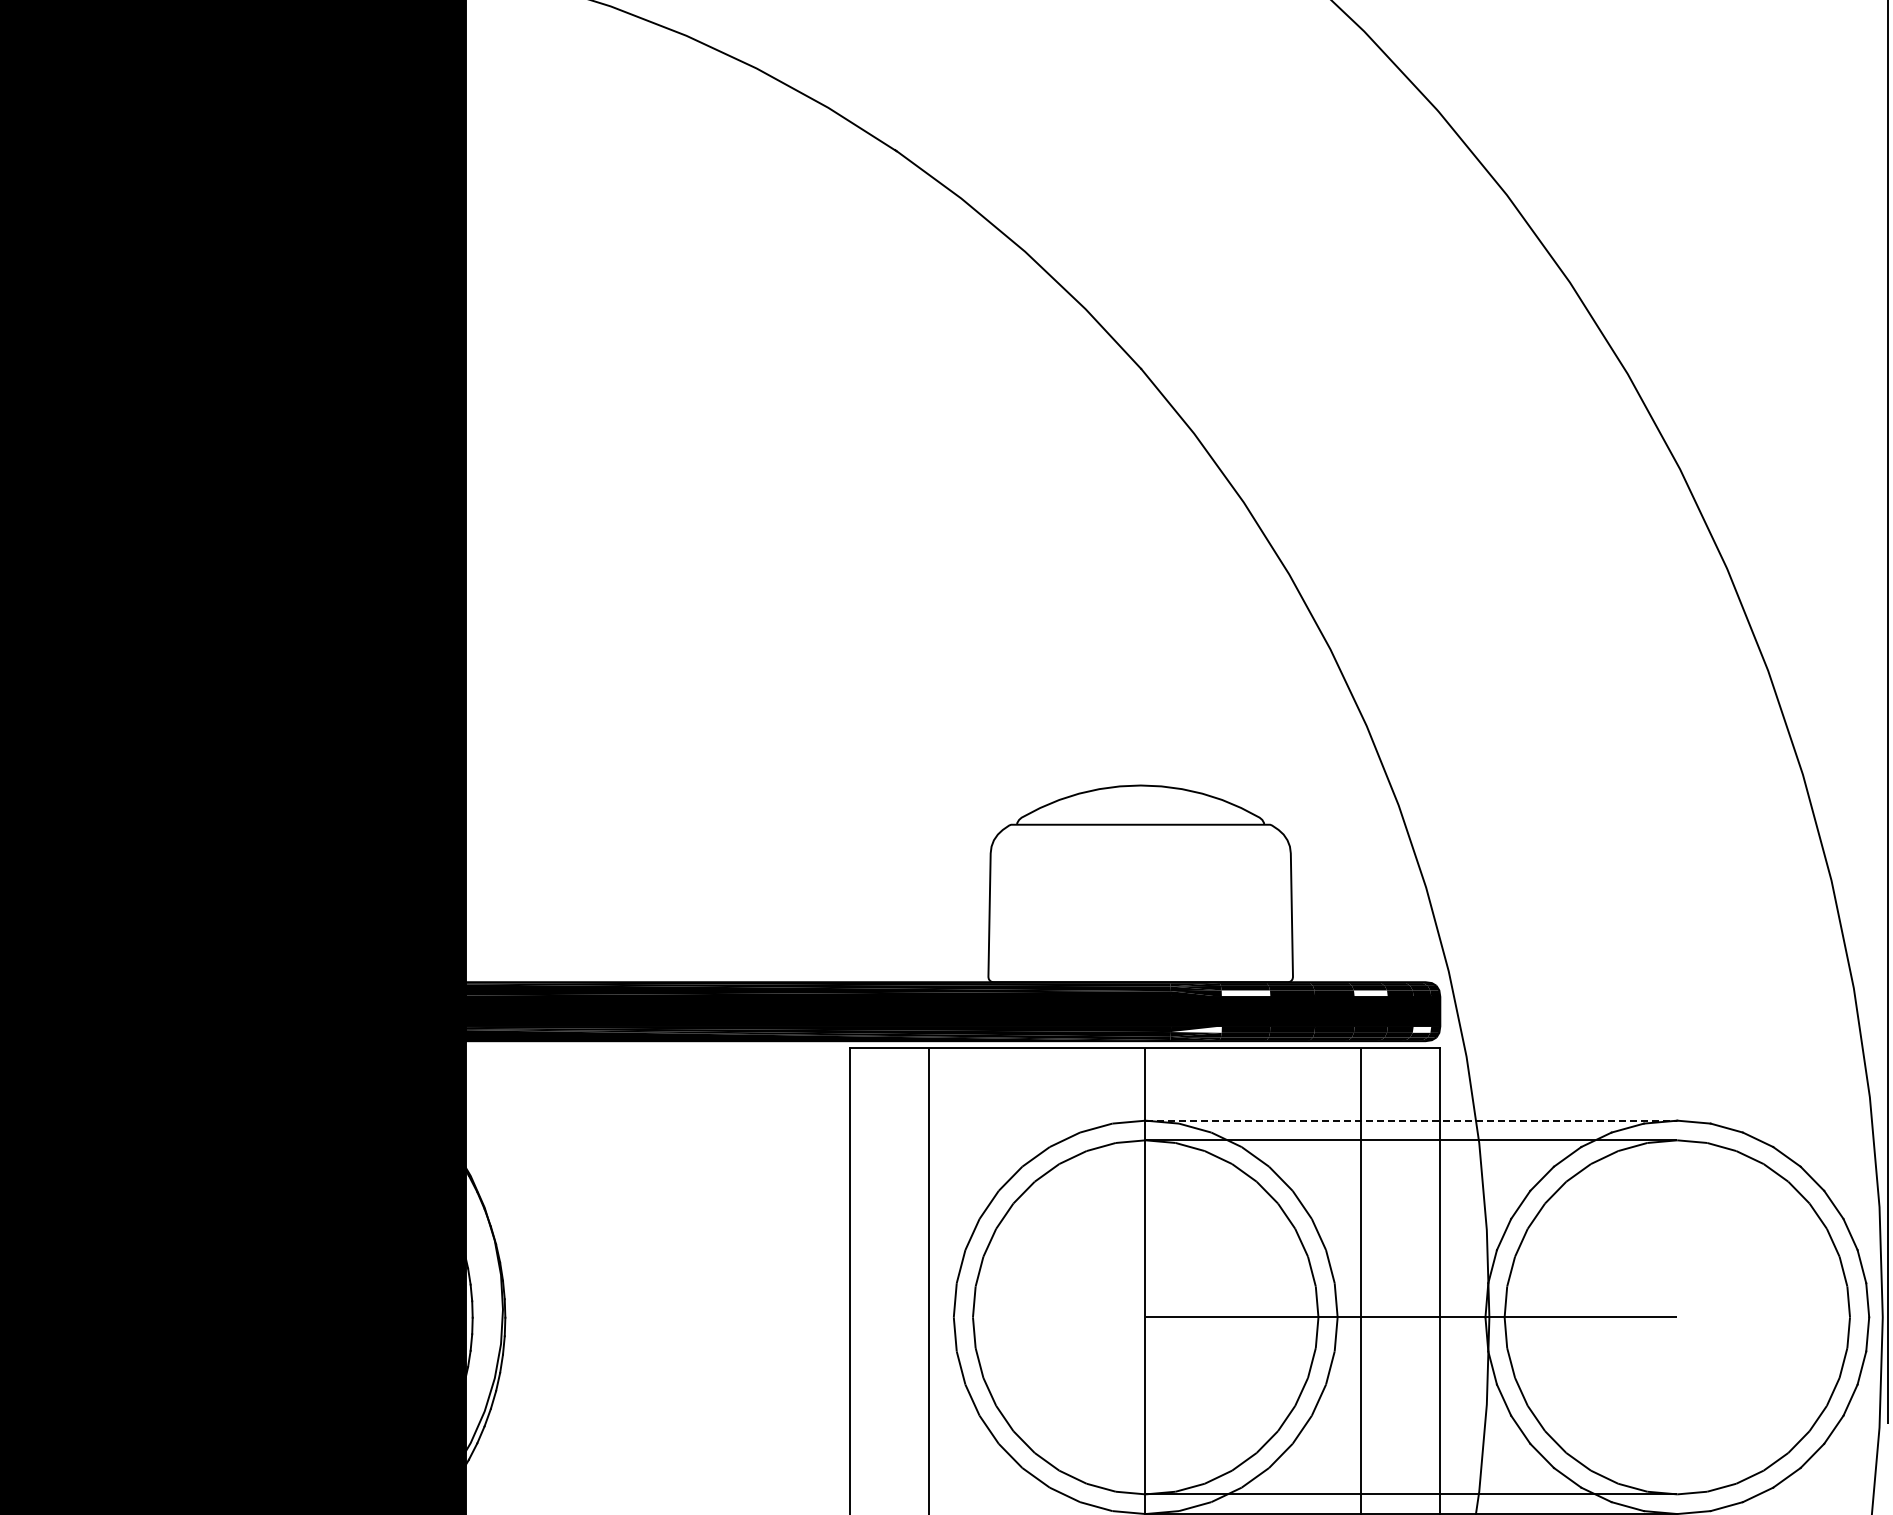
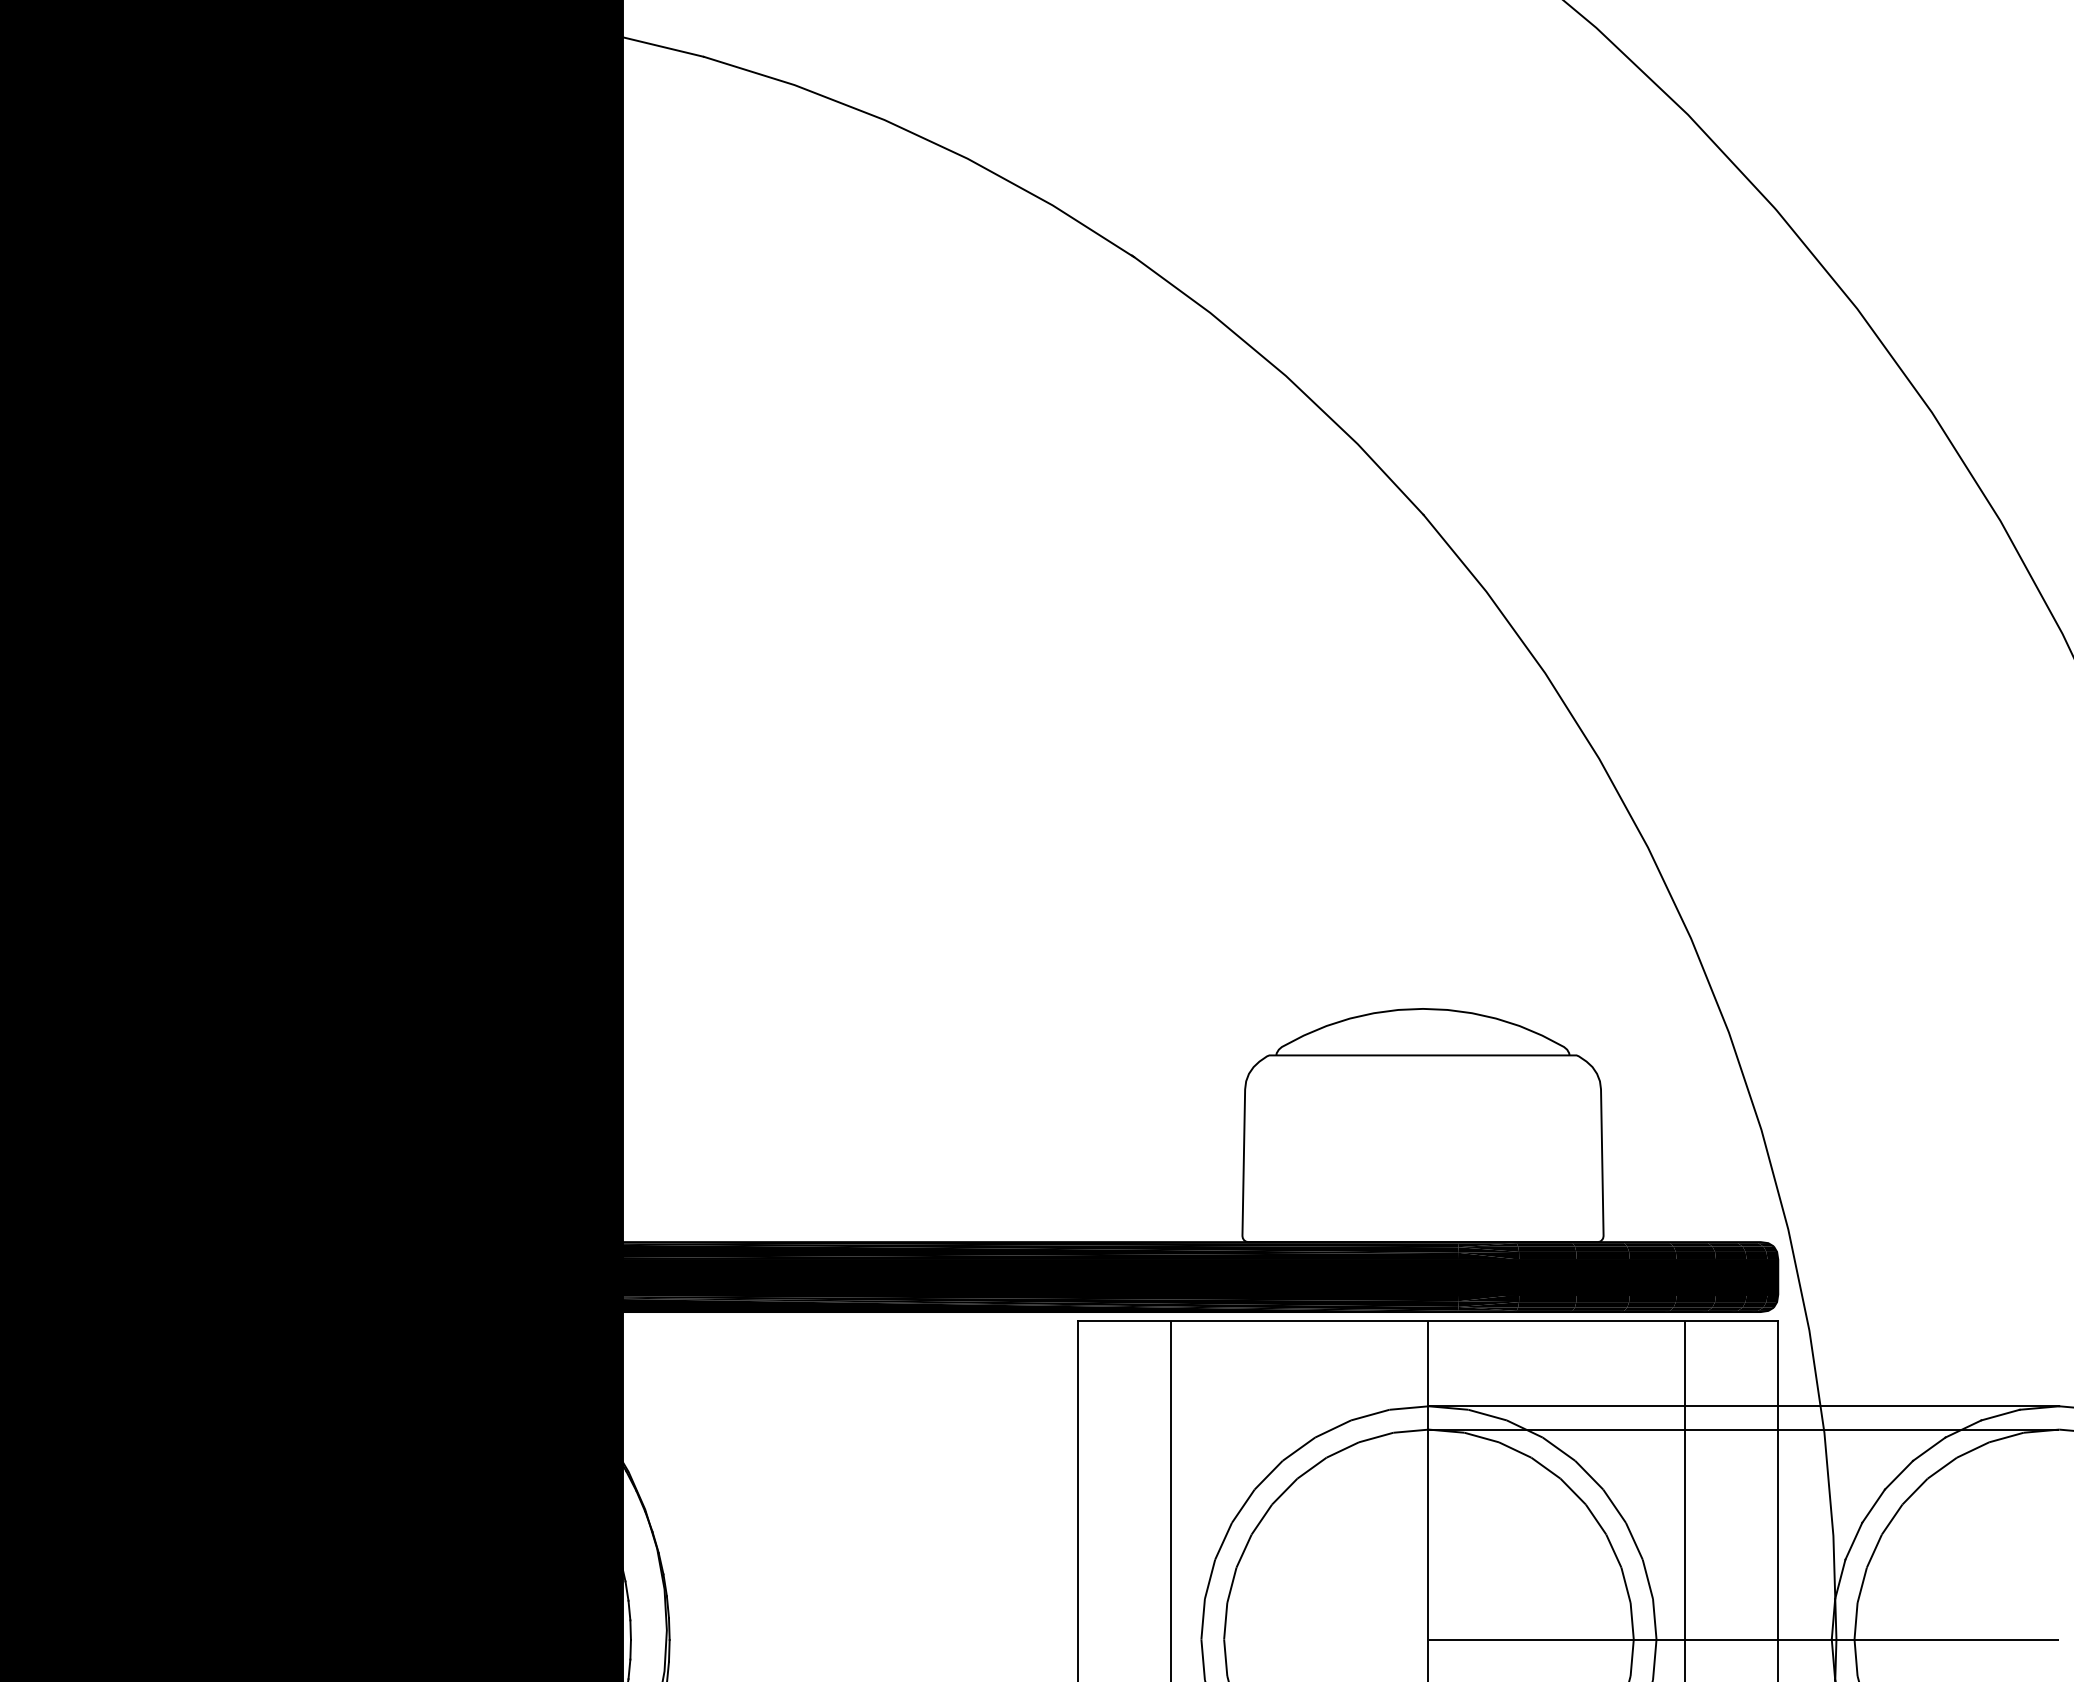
fill: (1245, 993) -> (1547, 1255), added
fill: (1370, 993) -> (1695, 1255), added
fill: (1195, 1029) -> (1487, 1298), added
fill: (1421, 1029) -> (1755, 1298), added
line: (1411, 1120) -> (1744, 1406), dashed -> solid

